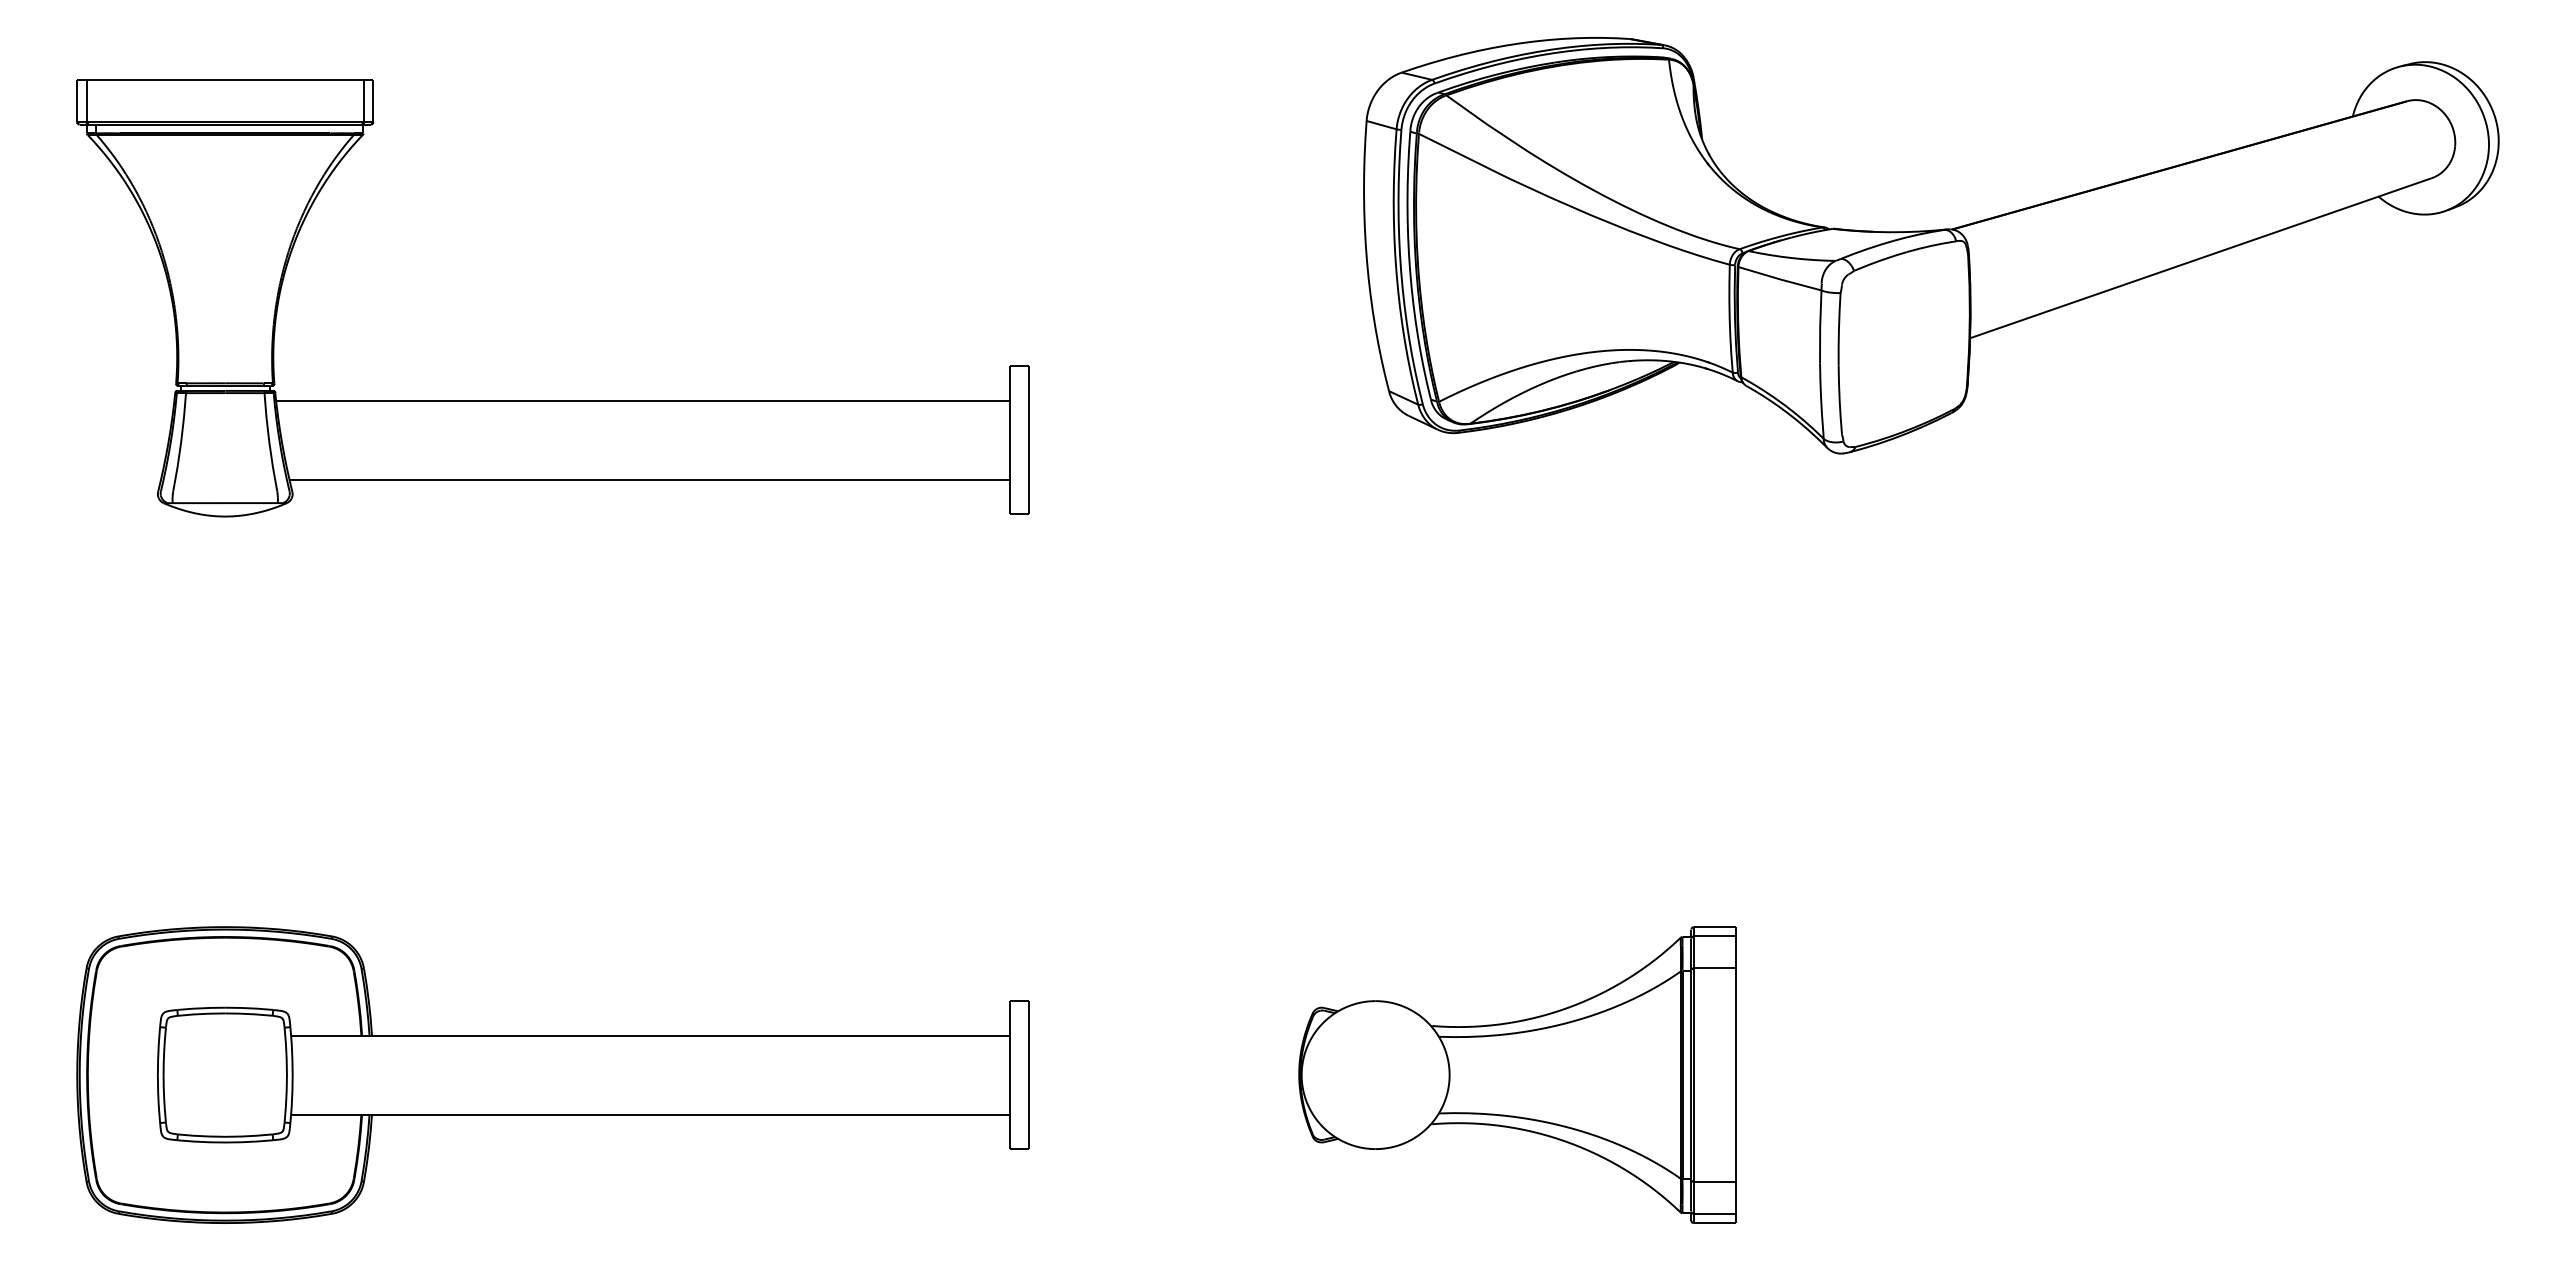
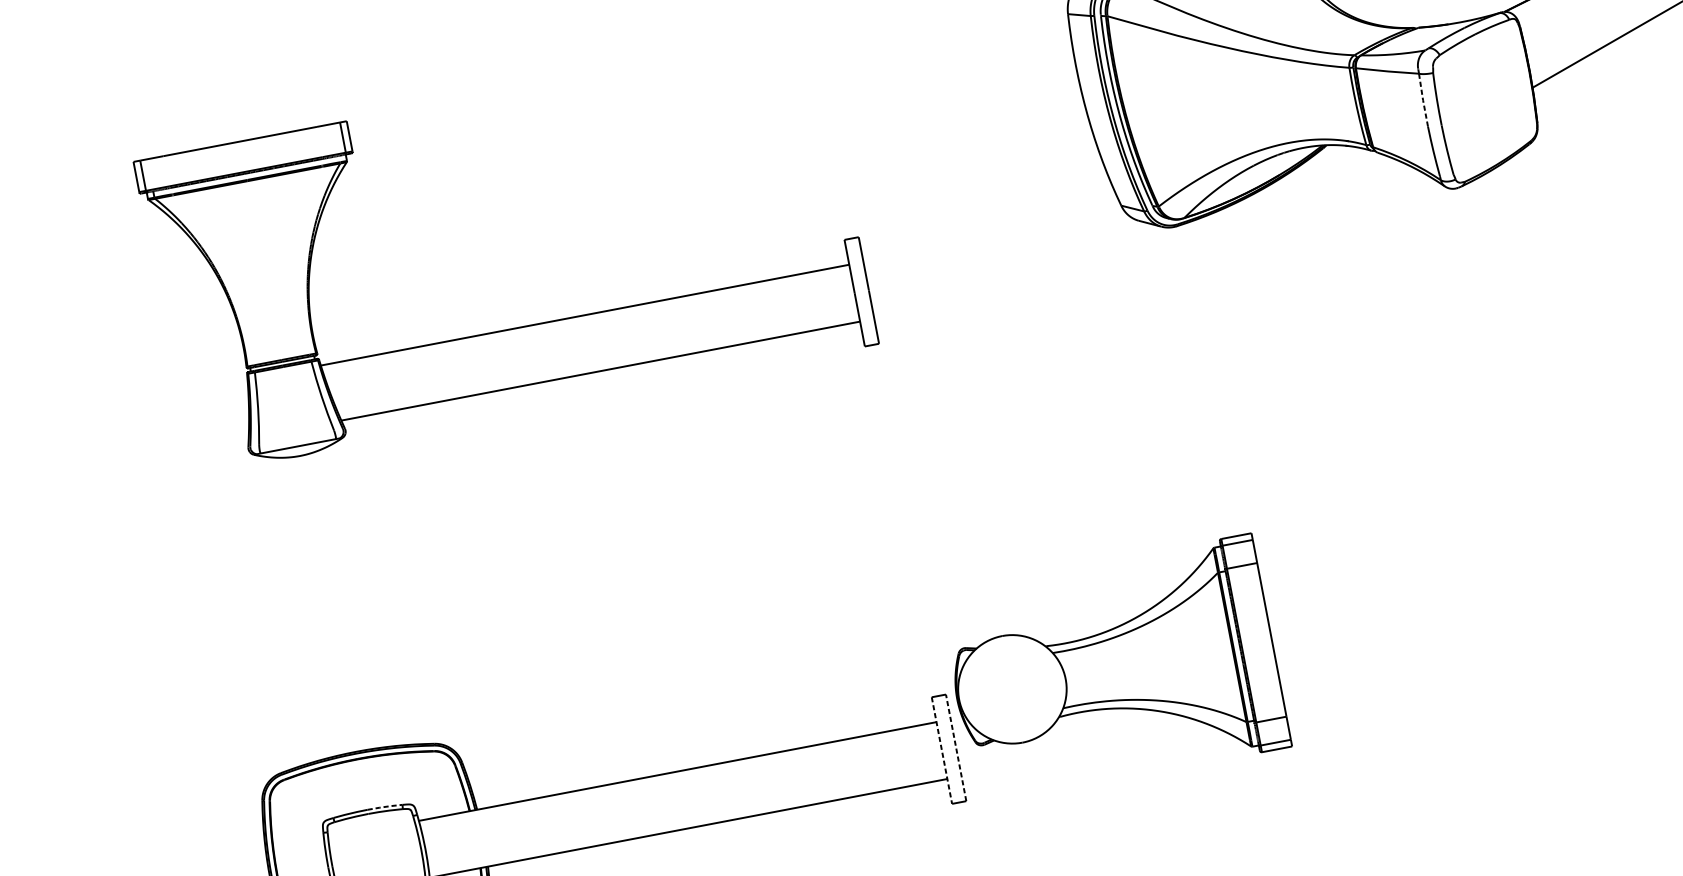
line: (1820, 326) -> (1423, 99), solid -> dashed
line: (249, 1008) -> (385, 807), solid -> dashed
part: (1517, 1074) -> (1114, 669), moved
line: (1009, 1075) -> (941, 750), solid -> dashed
line: (1029, 1075) -> (956, 748), solid -> dashed

